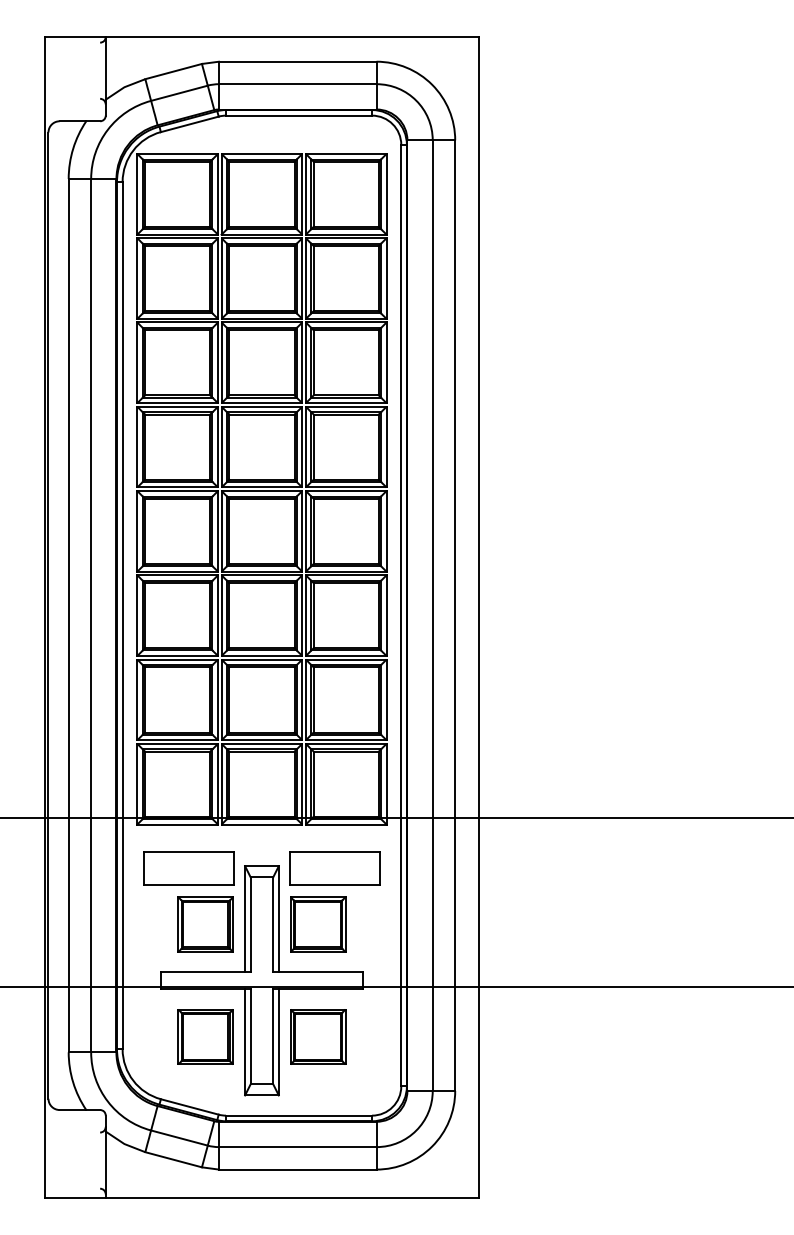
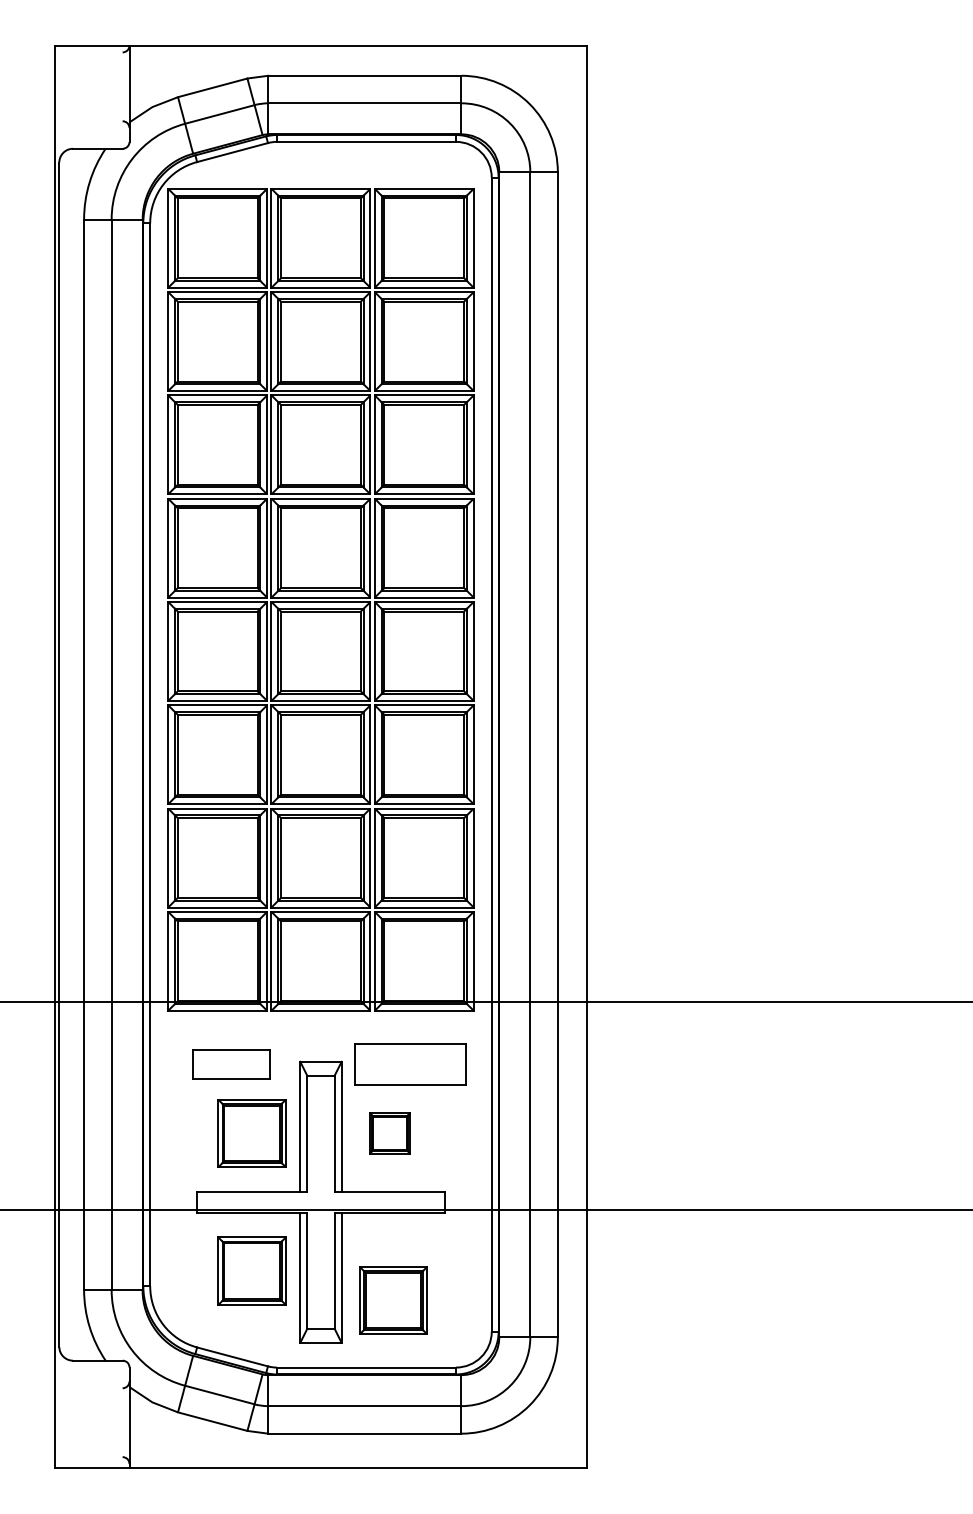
part: (188, 868) -> (230, 1064), size x0.7
part: (318, 924) -> (390, 1133), size x0.6
part: (318, 1036) -> (393, 1299), moved

